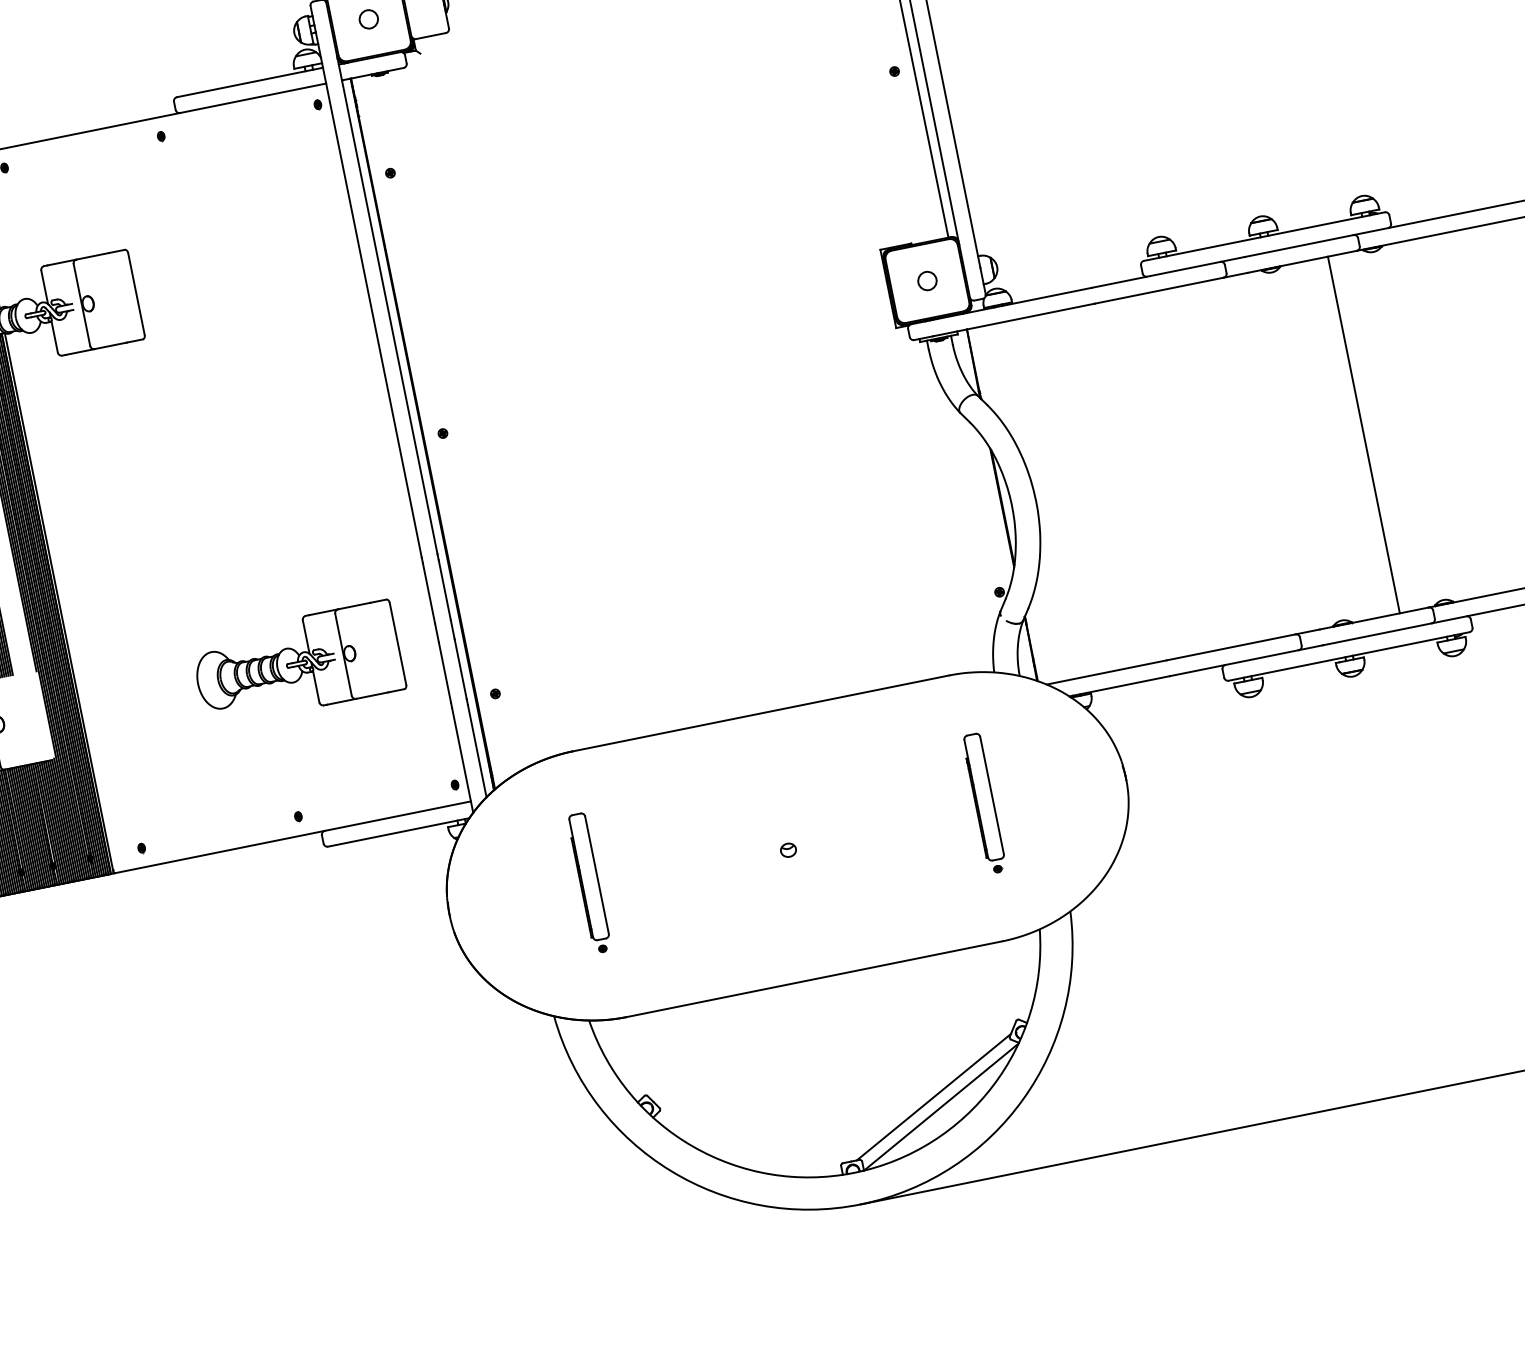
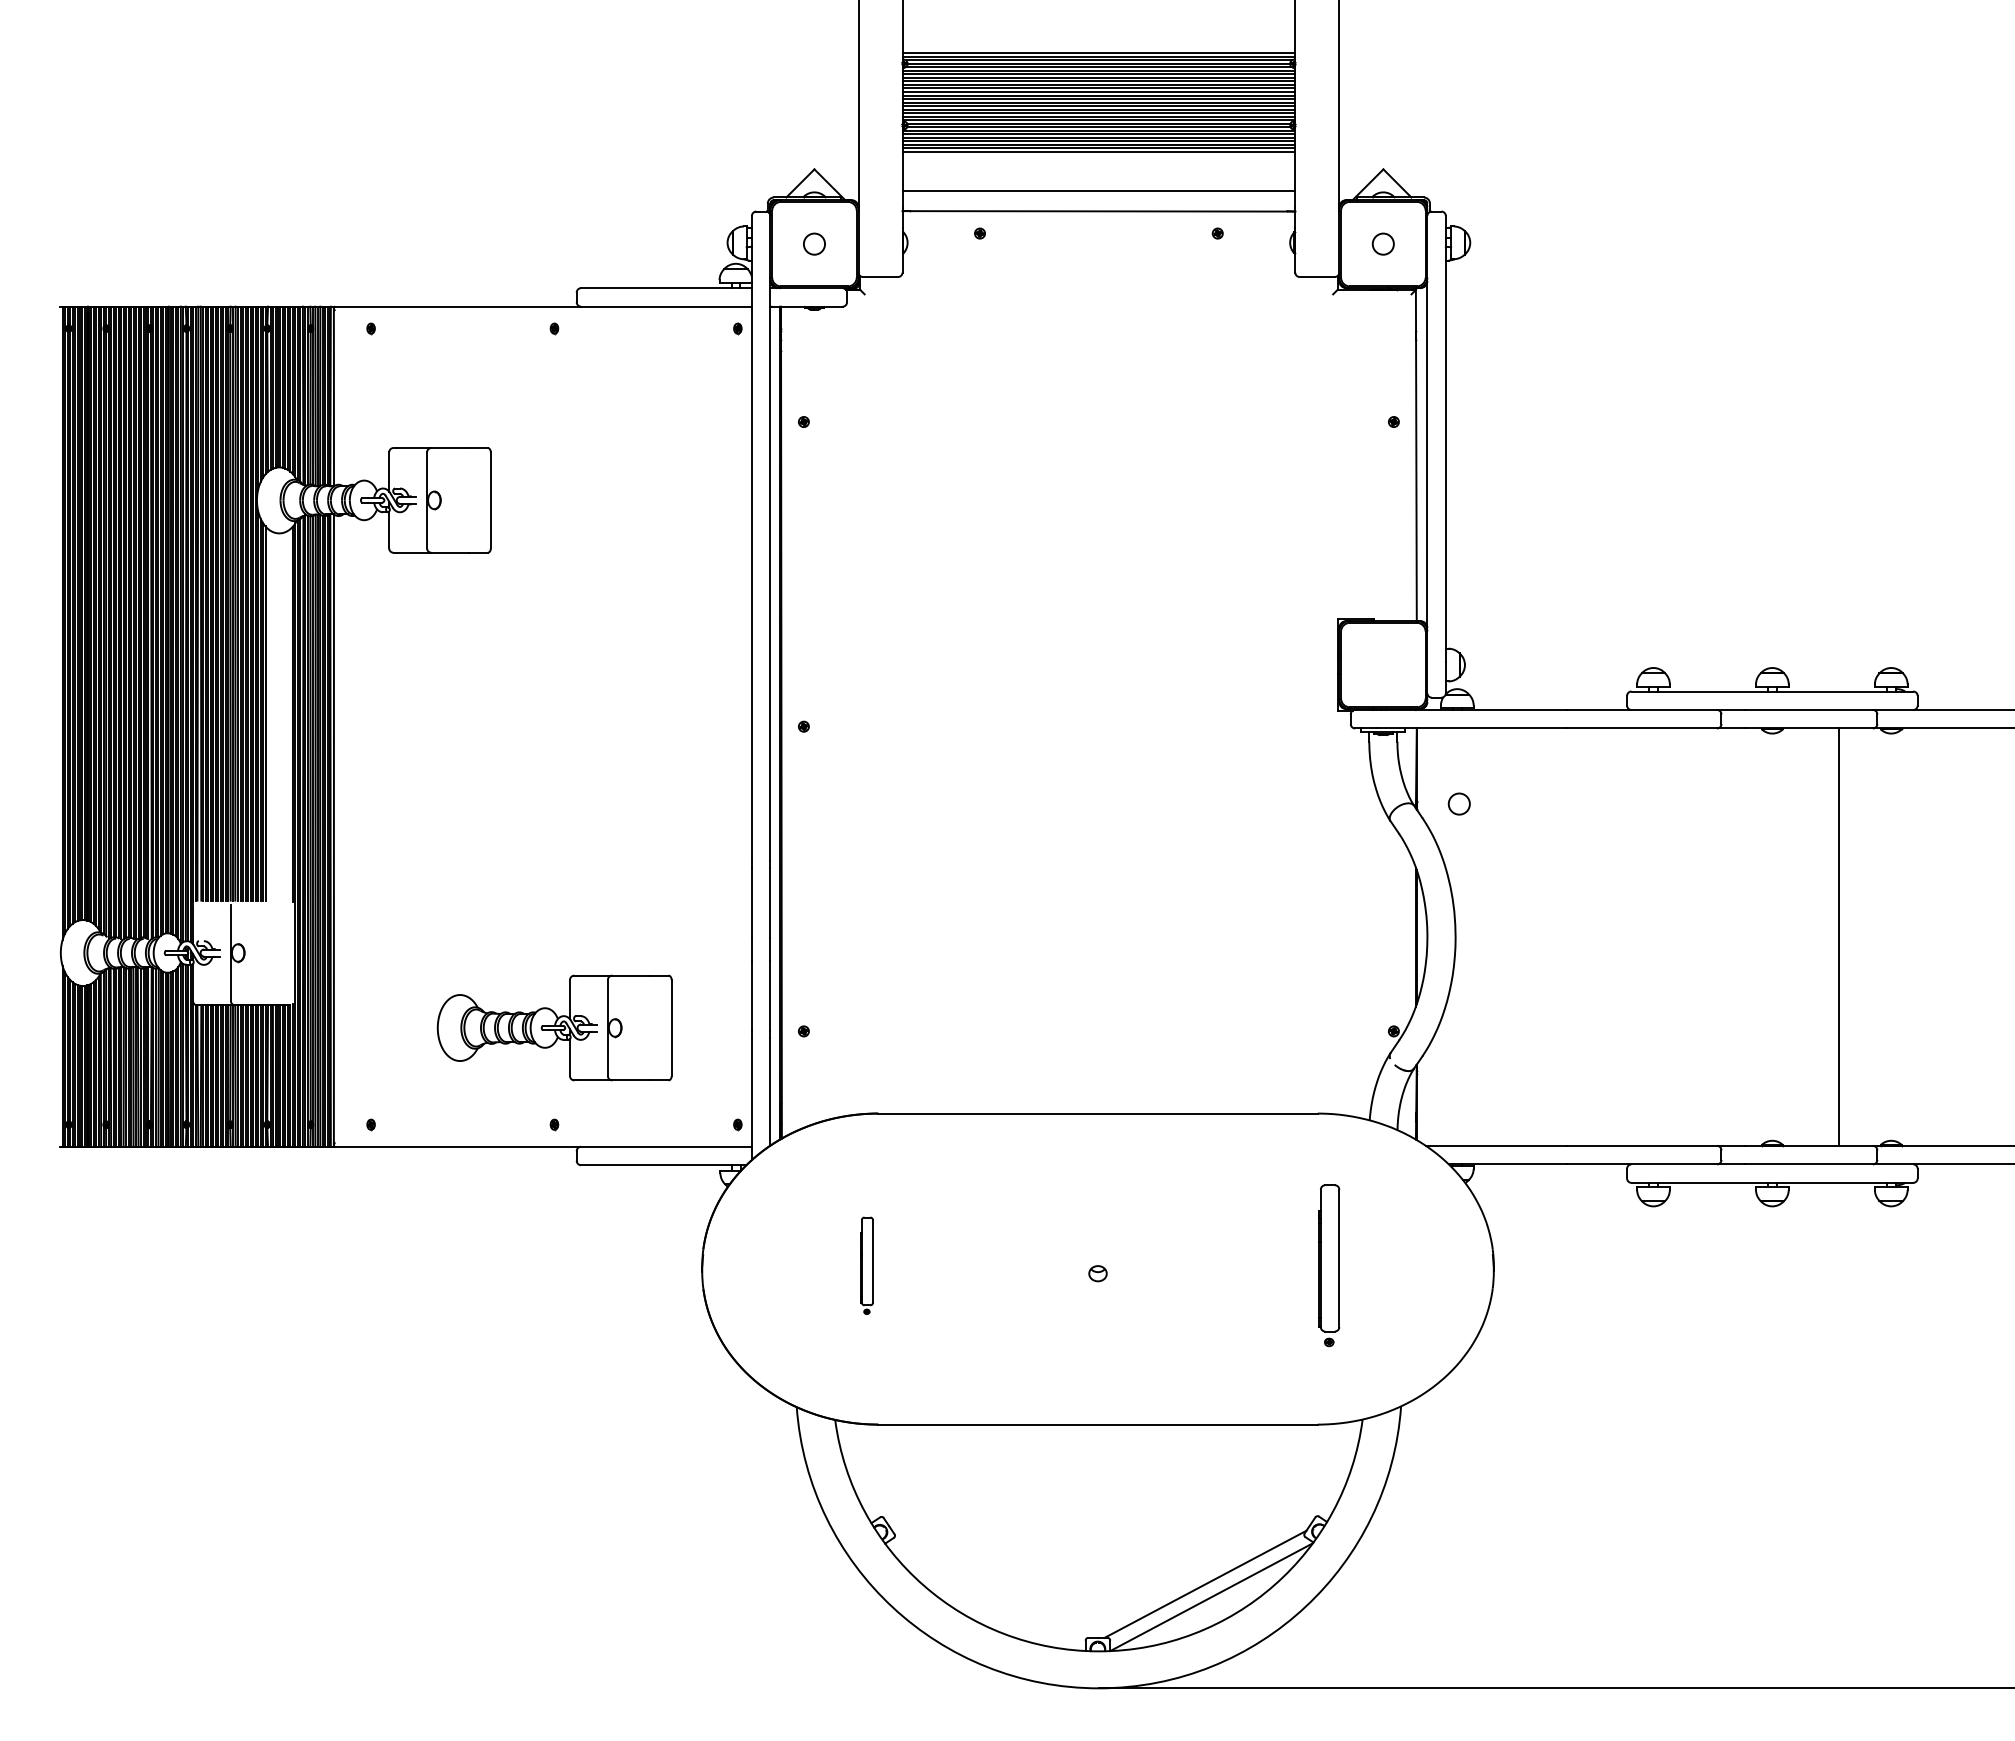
circle: (926, 280) -> (1458, 803), moved
part: (297, 663) -> (554, 1027), moved
part: (589, 883) -> (866, 1265), size x0.6

